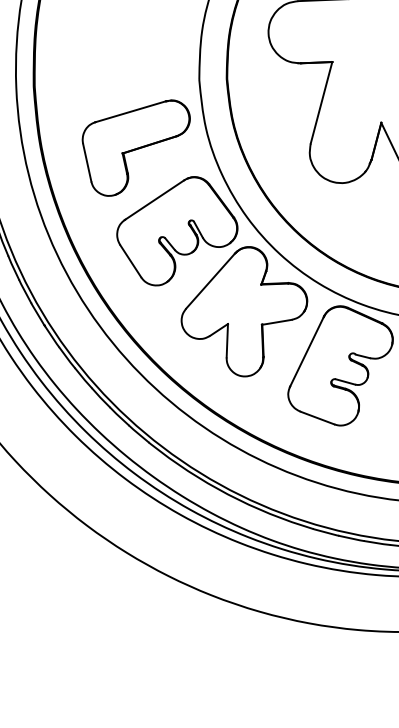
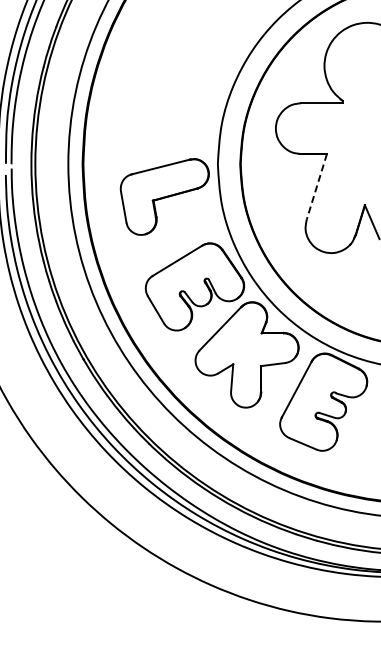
line: (321, 103) -> (316, 187), solid -> dashed
part: (136, 147) -> (164, 196), moved

